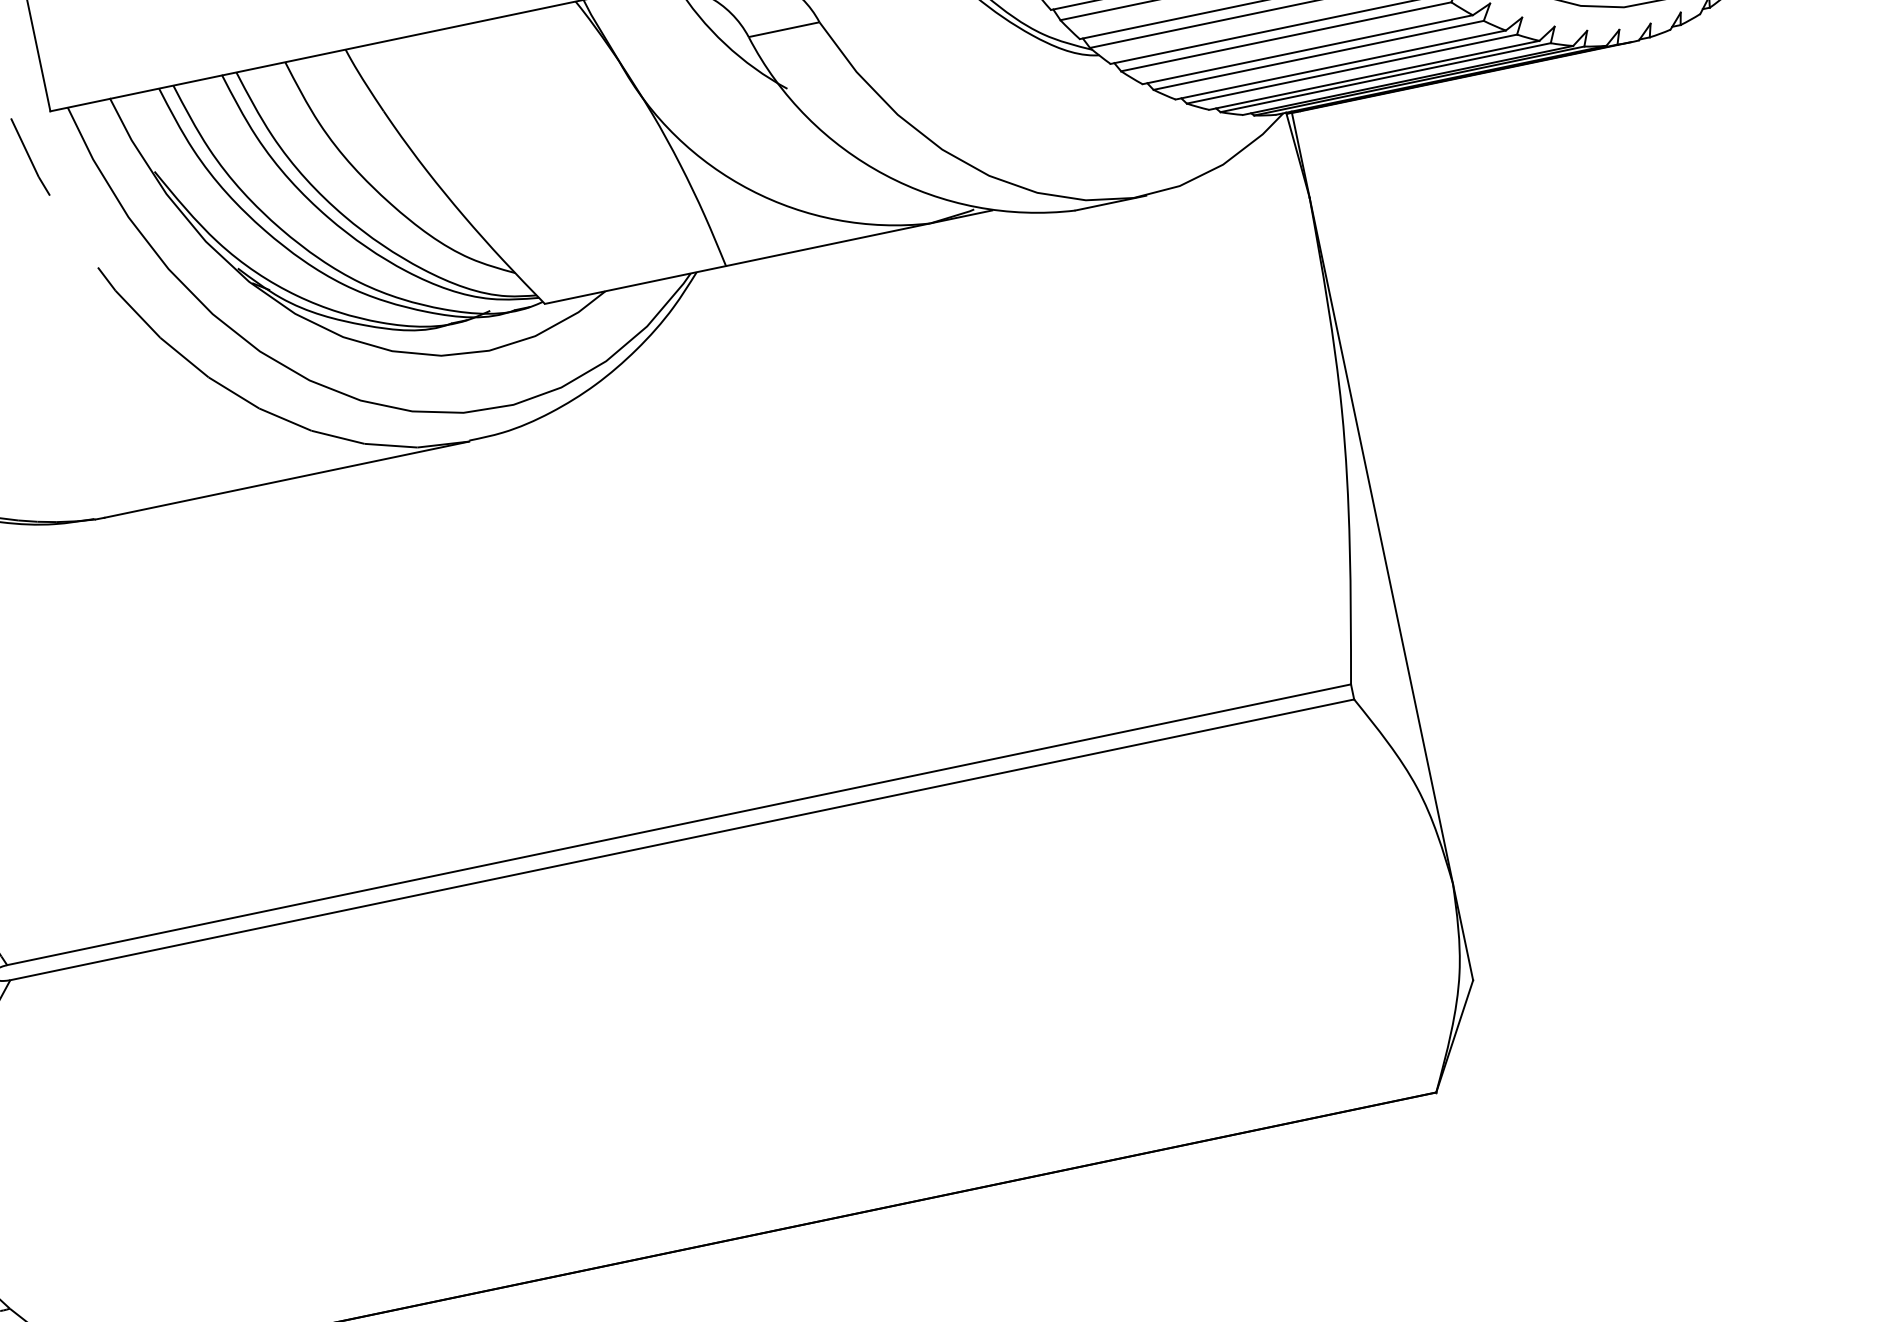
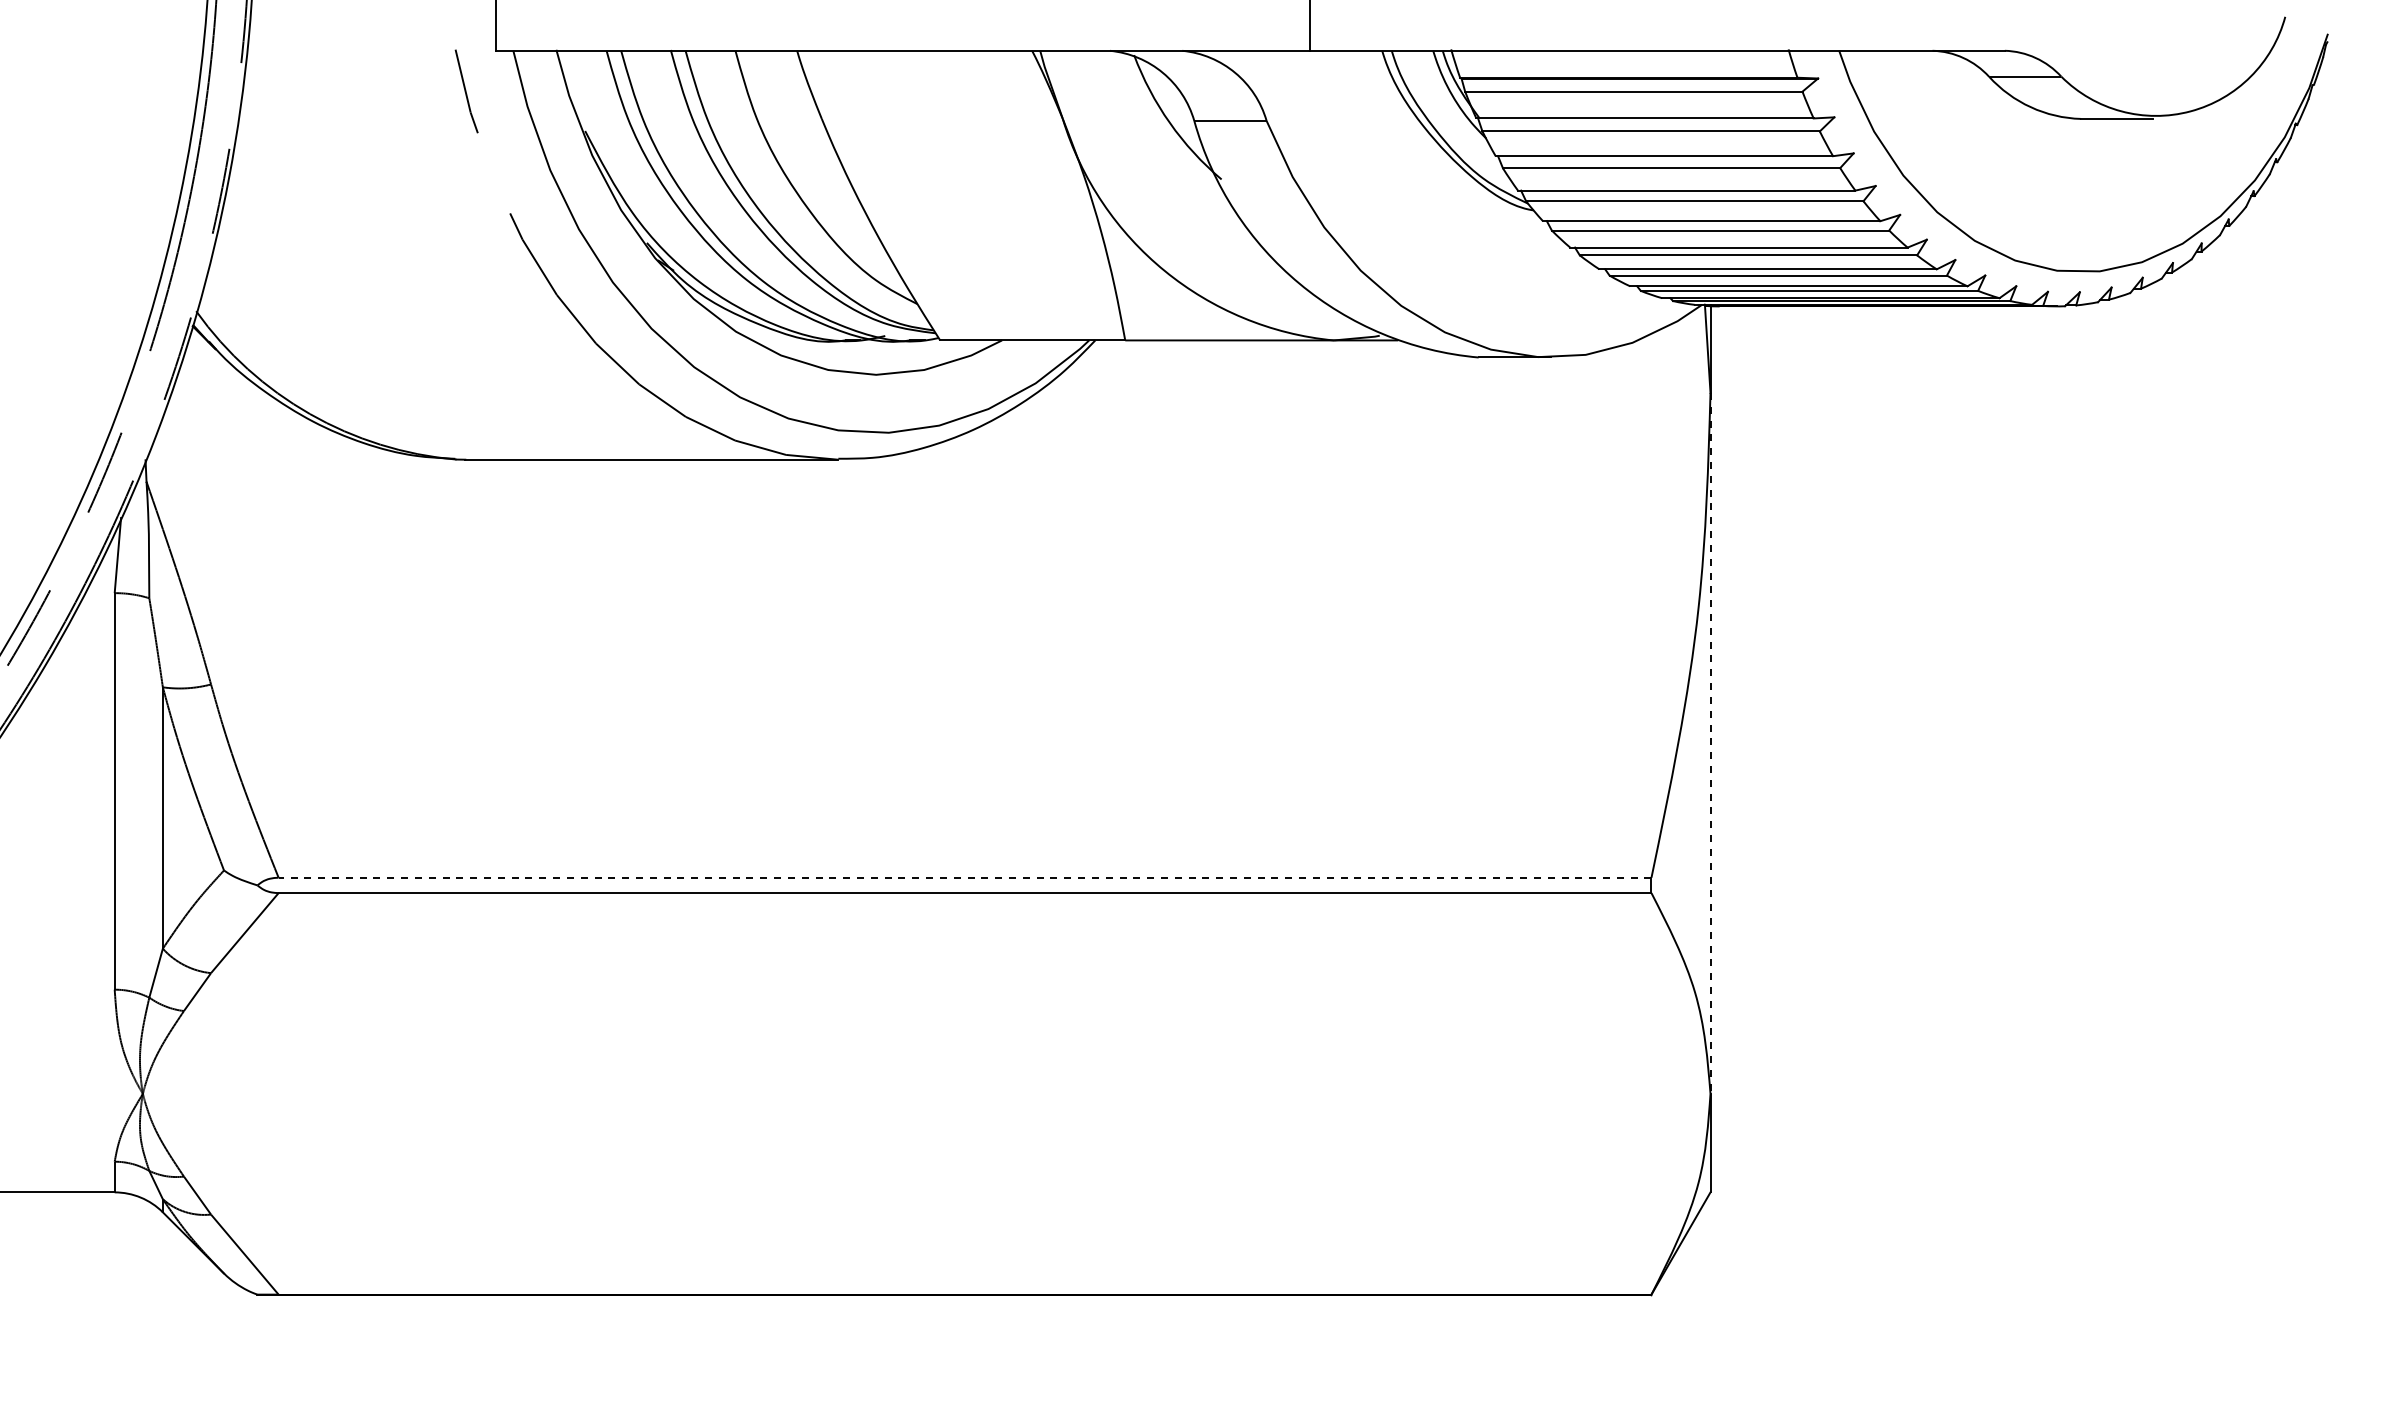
line: (1381, 540) -> (1710, 743), solid -> dashed
line: (678, 824) -> (964, 877), solid -> dashed

